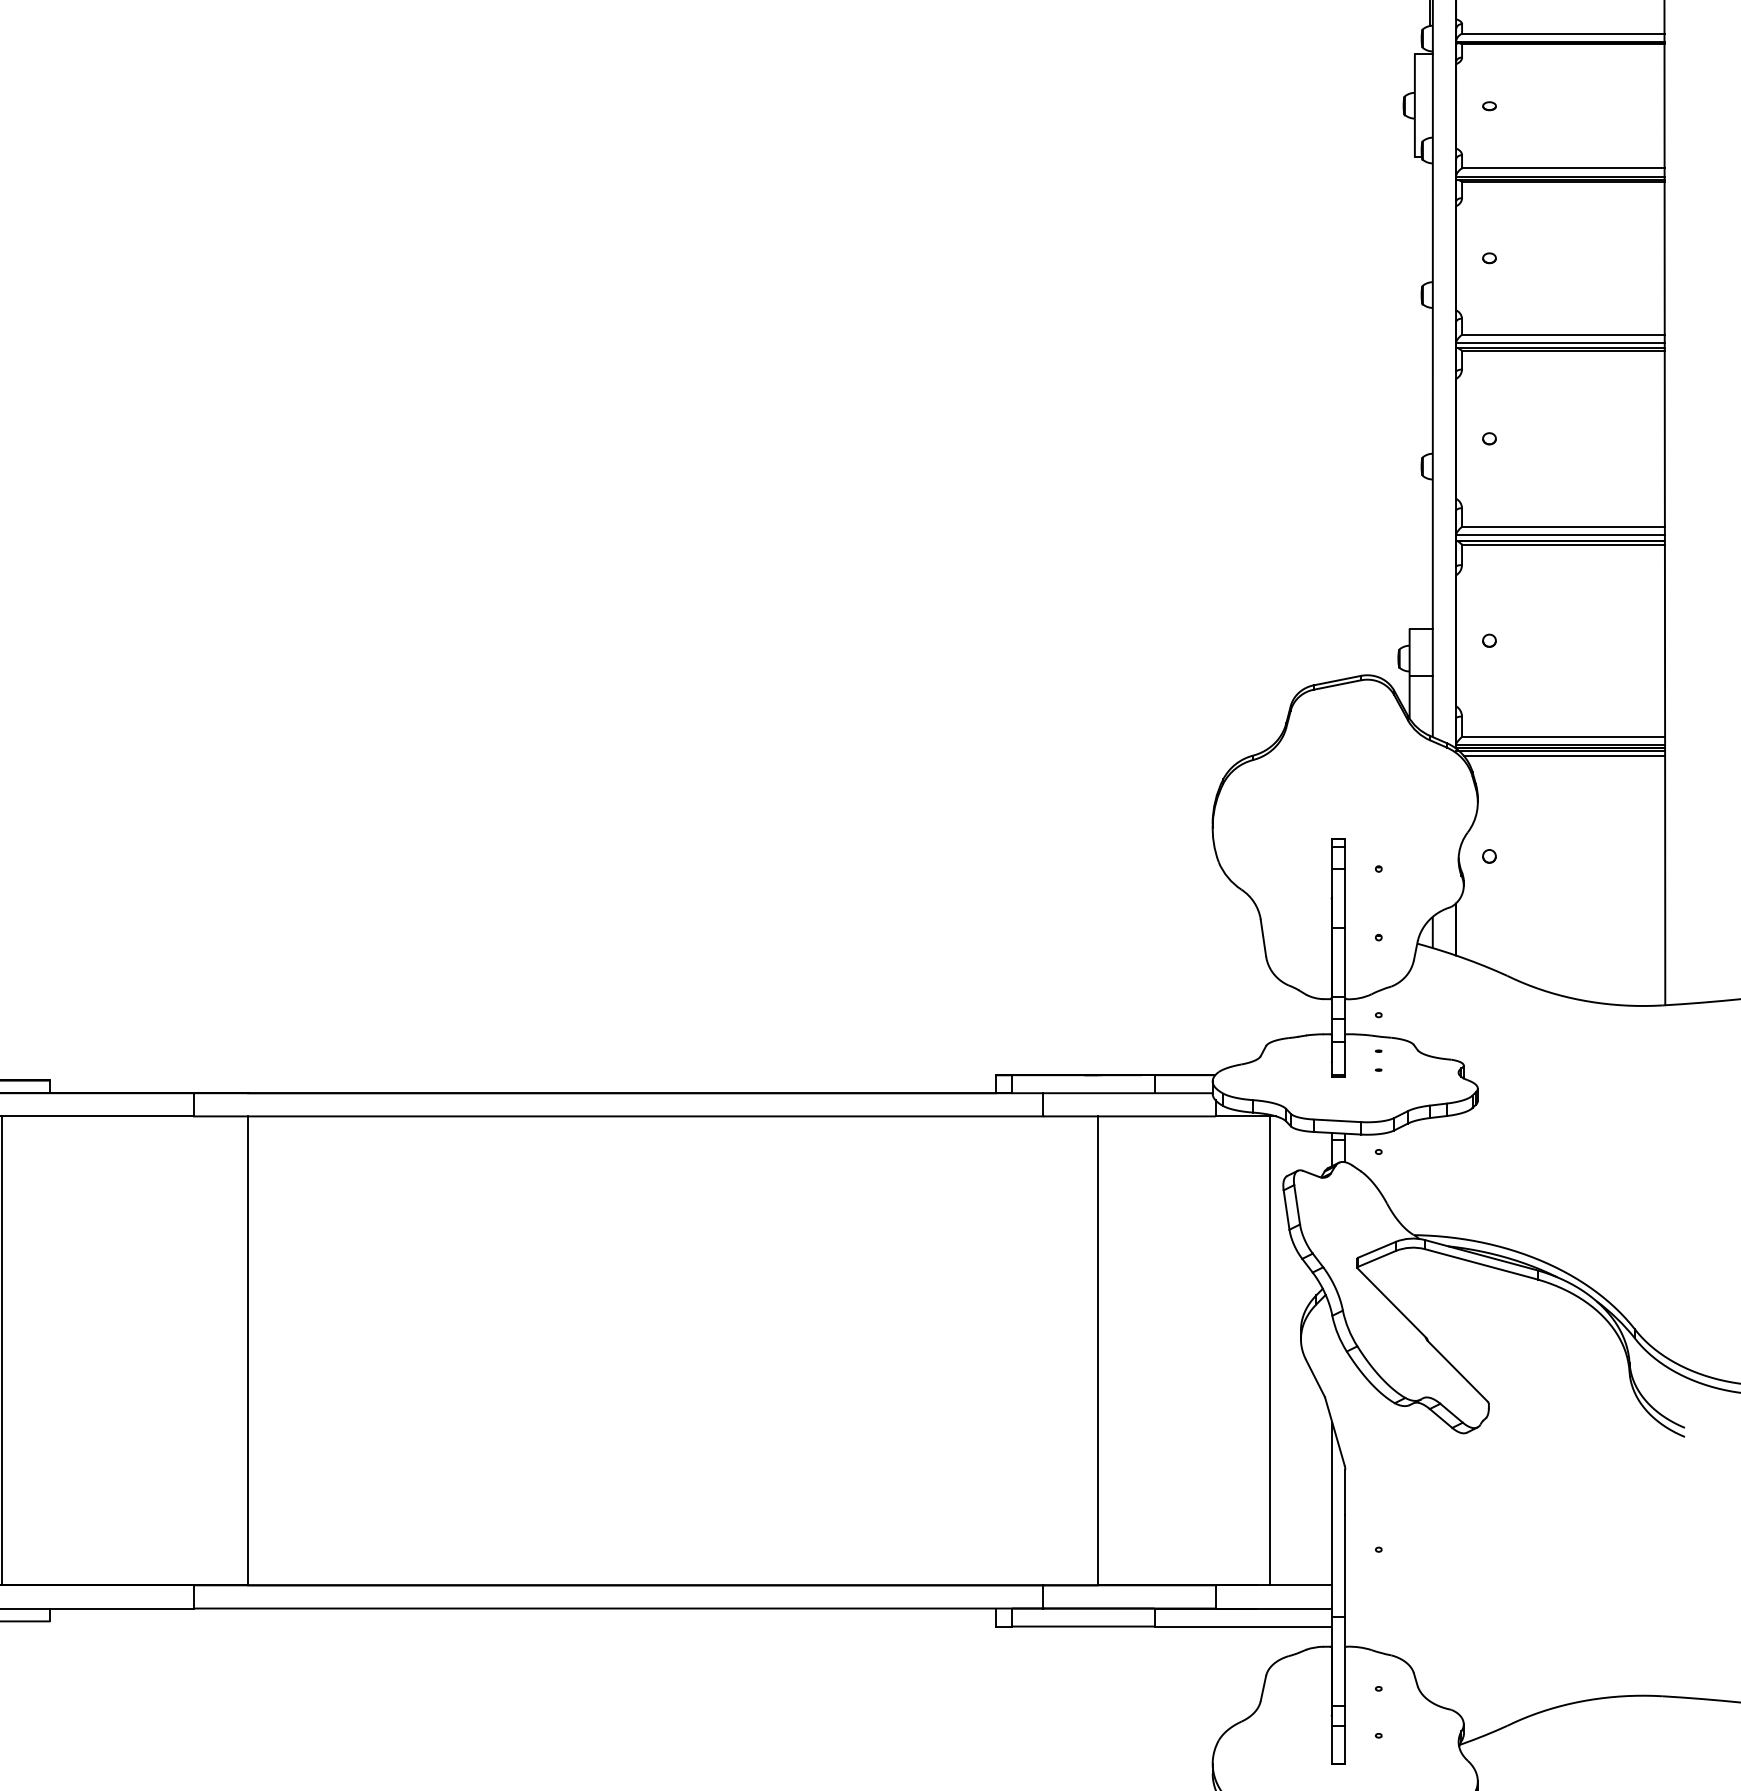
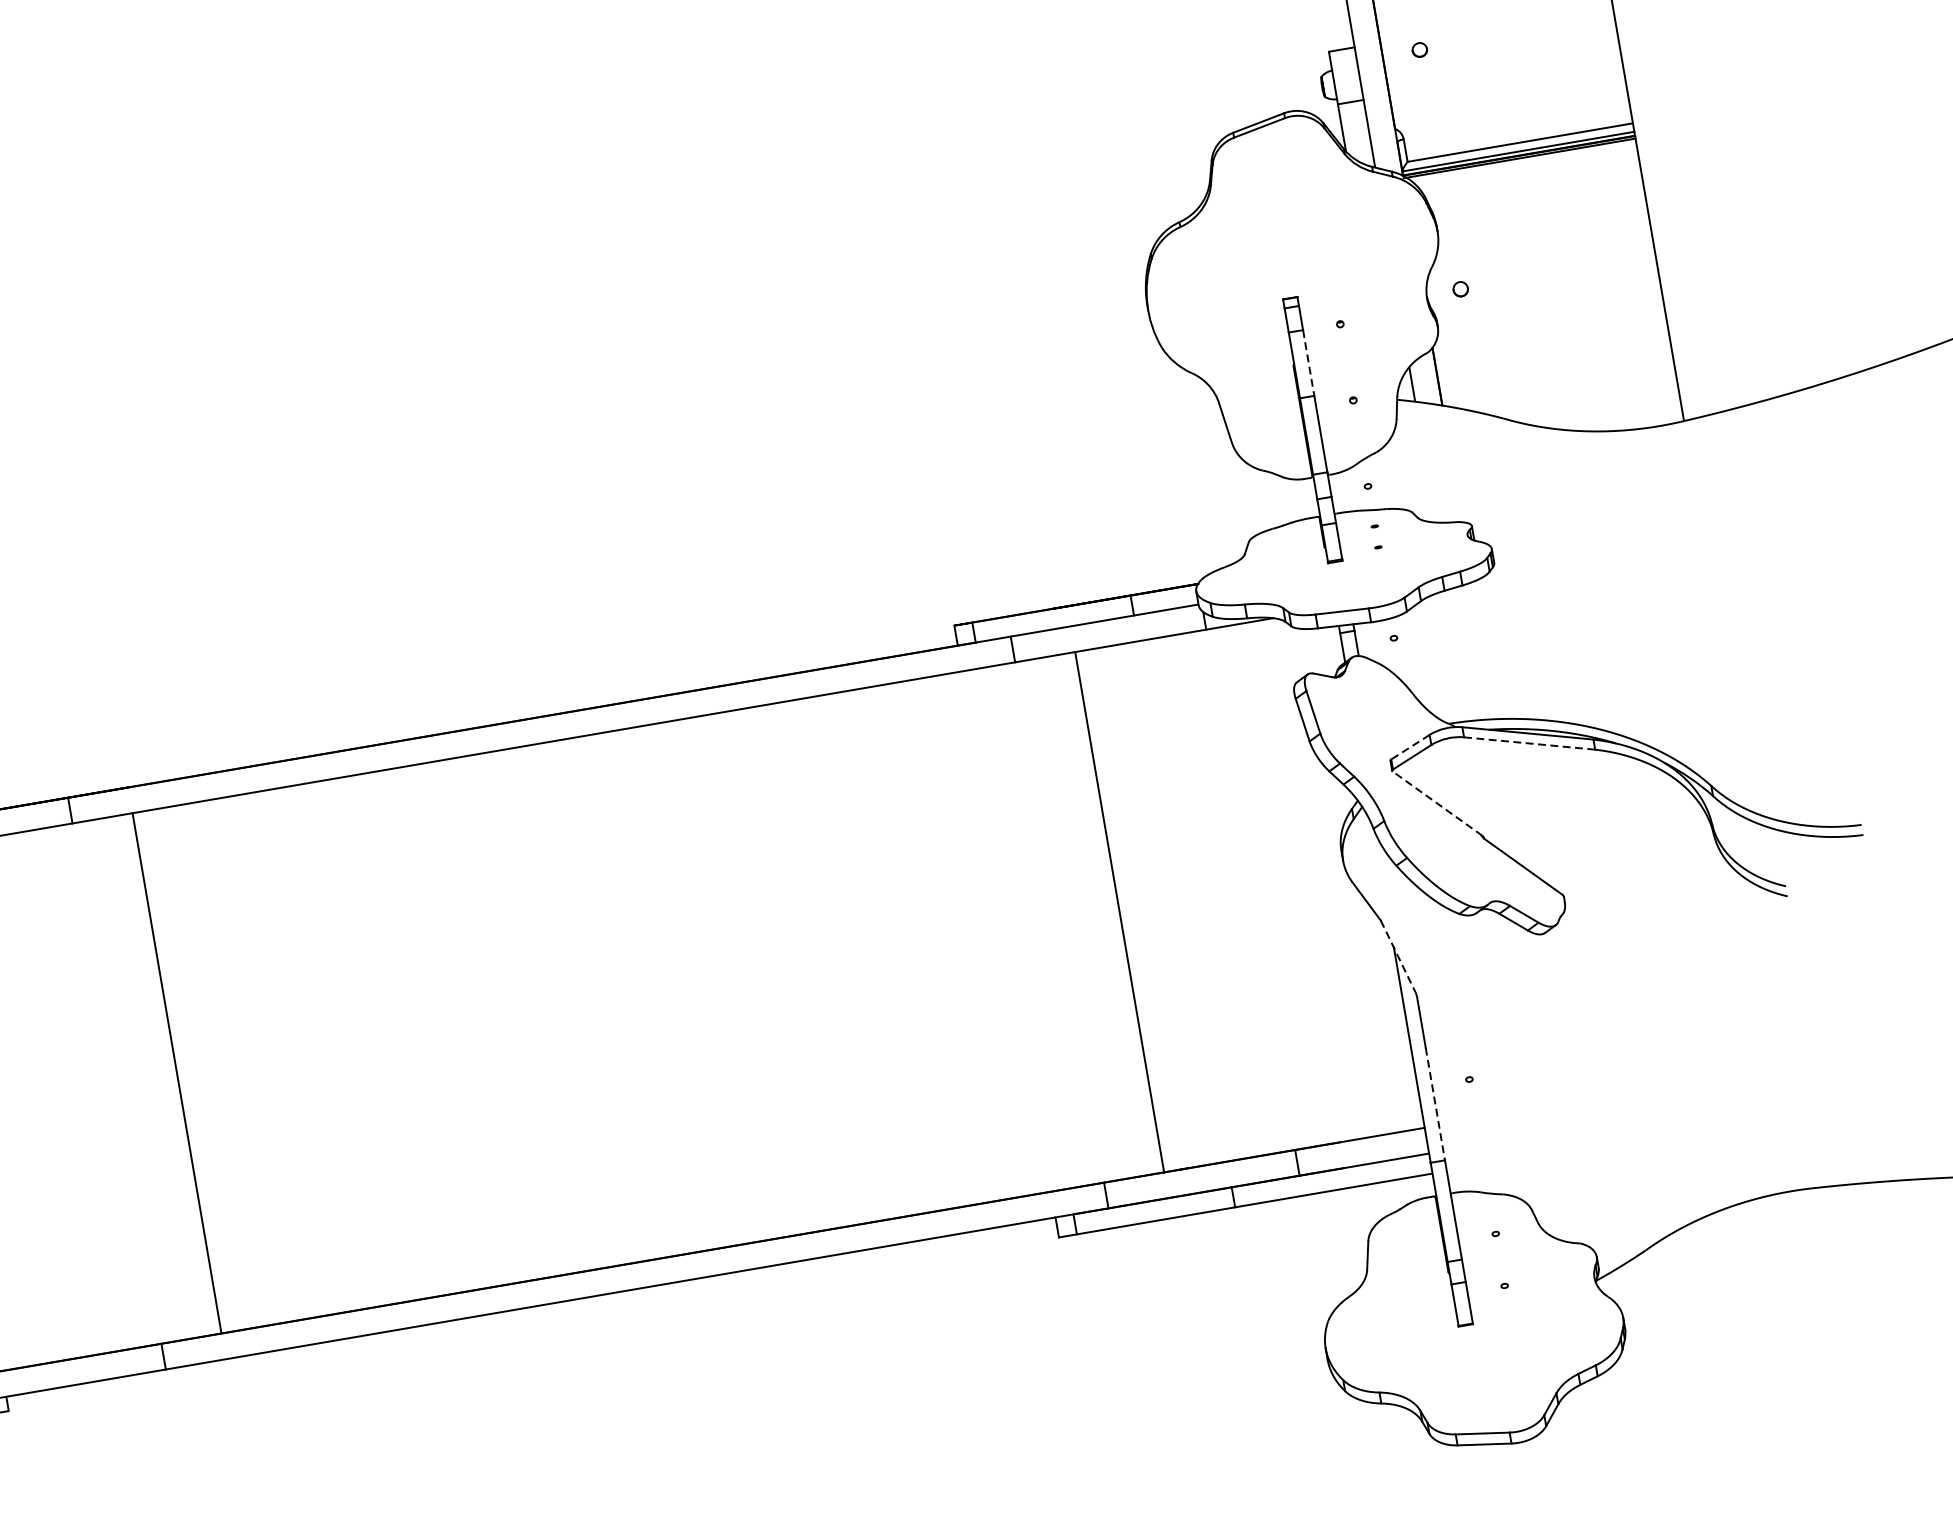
line: (1564, 755) -> (1524, 163), removed
line: (1345, 898) -> (1308, 363), solid -> dashed
line: (1376, 1250) -> (1410, 747), solid -> dashed
line: (1481, 1264) -> (1529, 743), solid -> dashed
line: (1391, 1303) -> (1436, 803), solid -> dashed
line: (1269, 1350) -> (1310, 879), removed
line: (1334, 1431) -> (1397, 956), solid -> dashed
line: (1345, 1566) -> (1435, 1104), solid -> dashed

